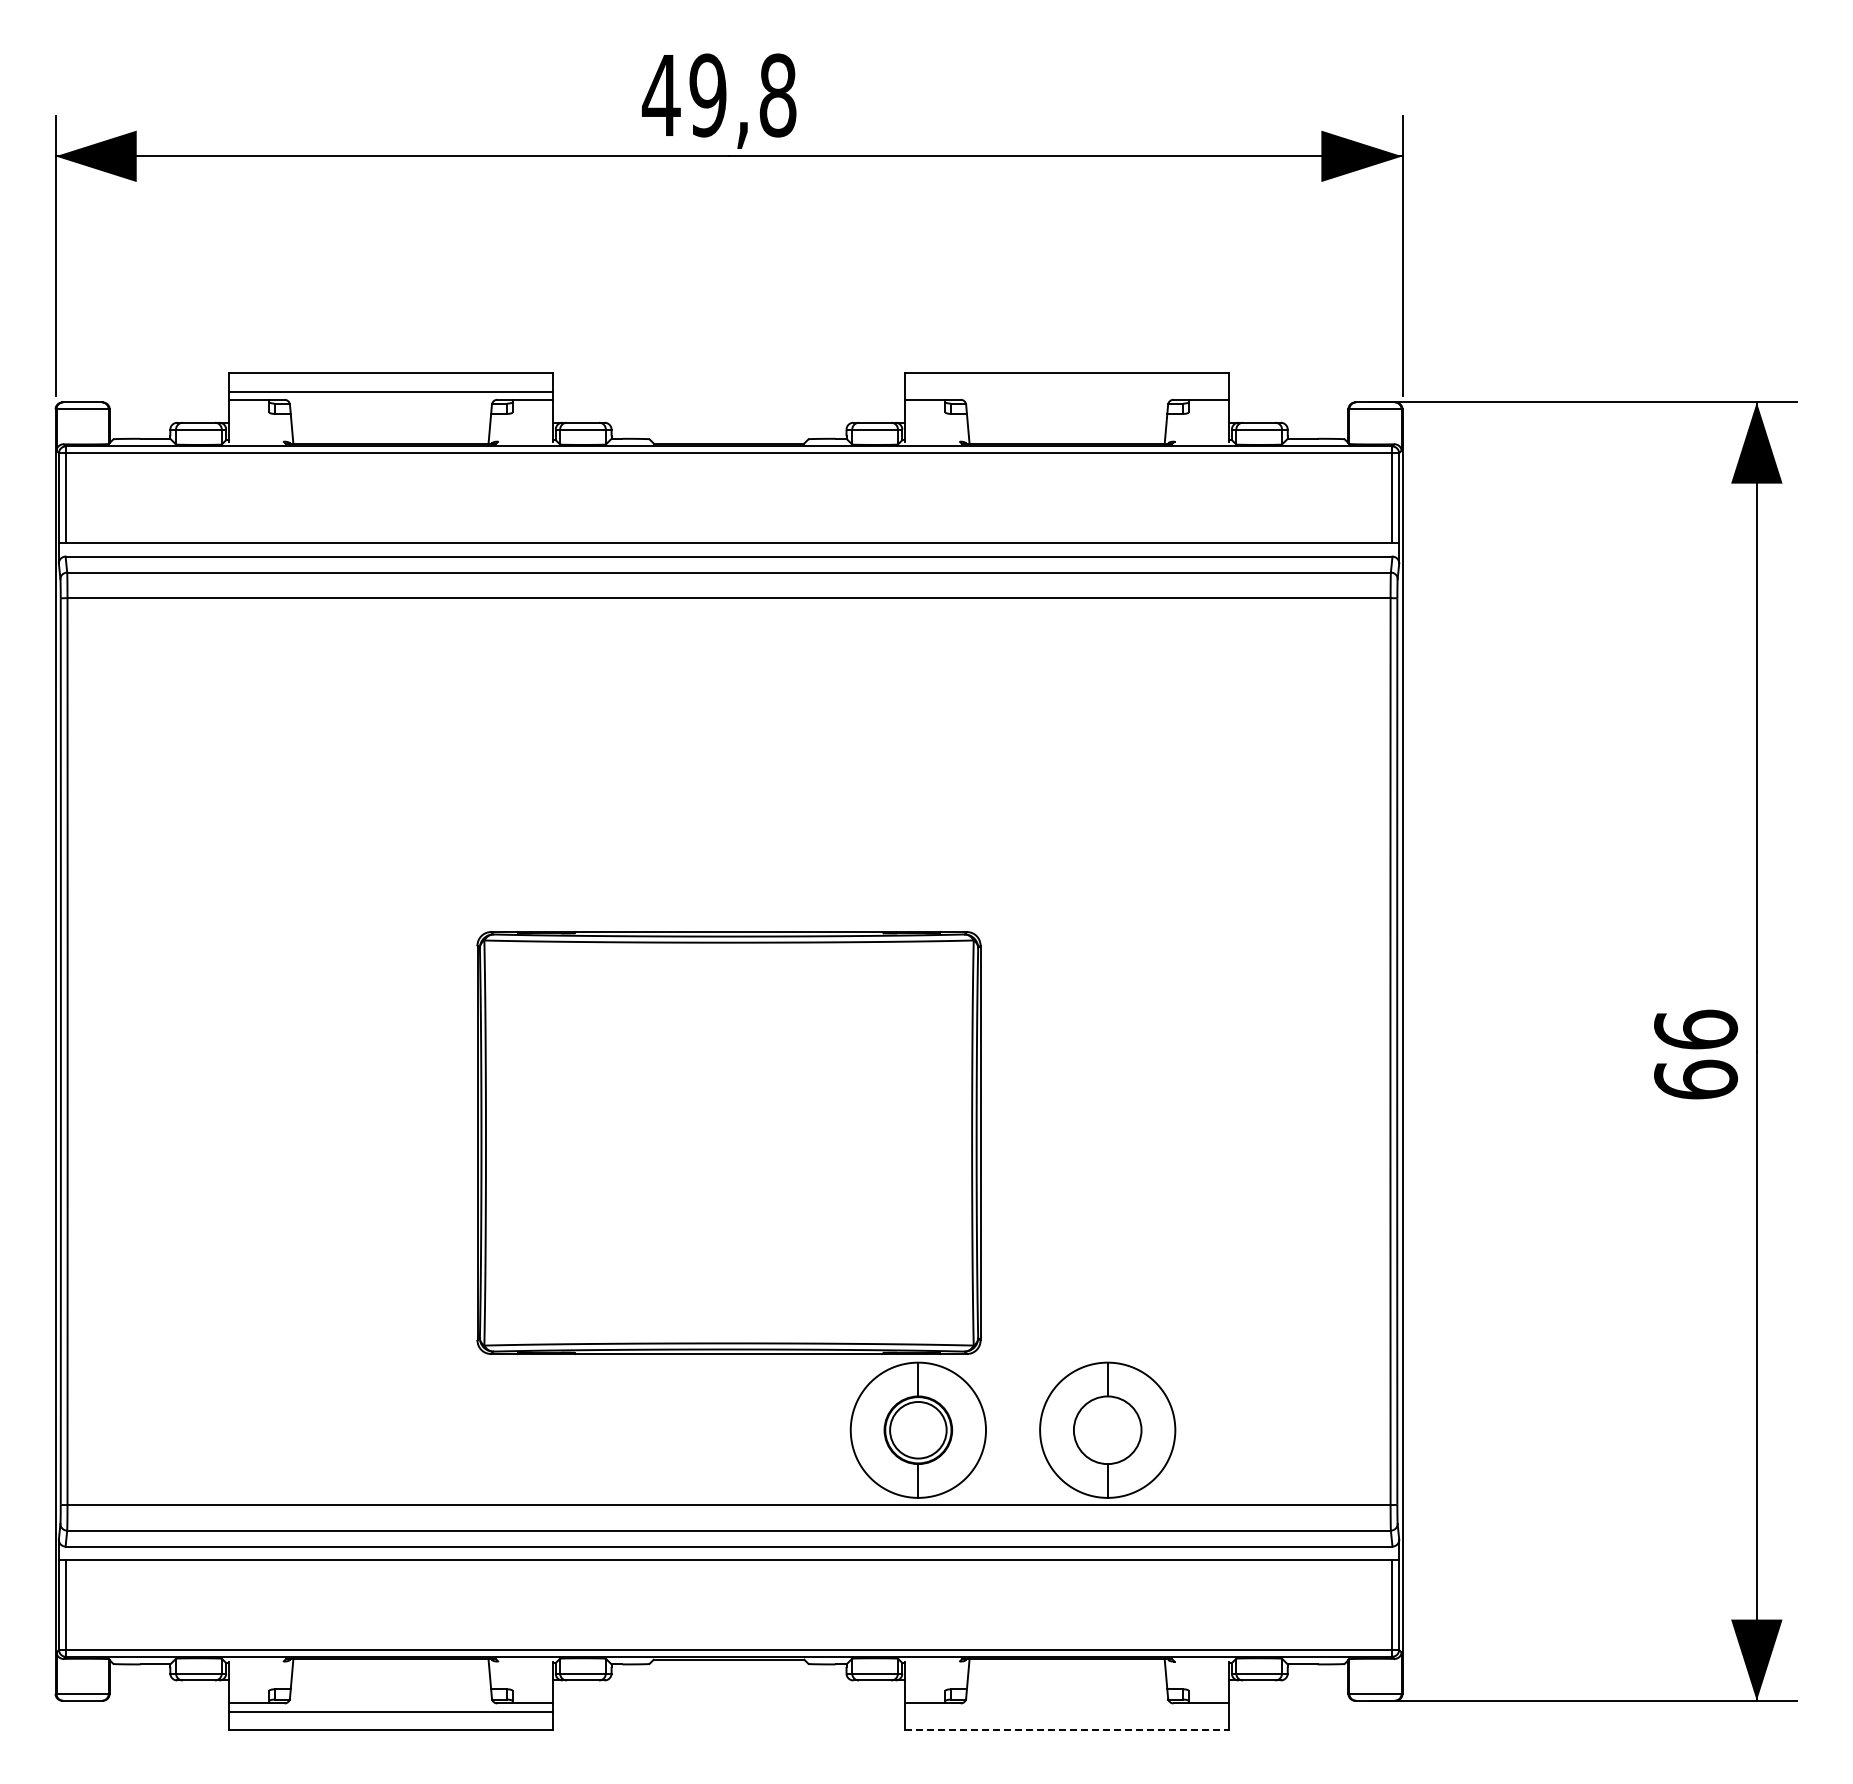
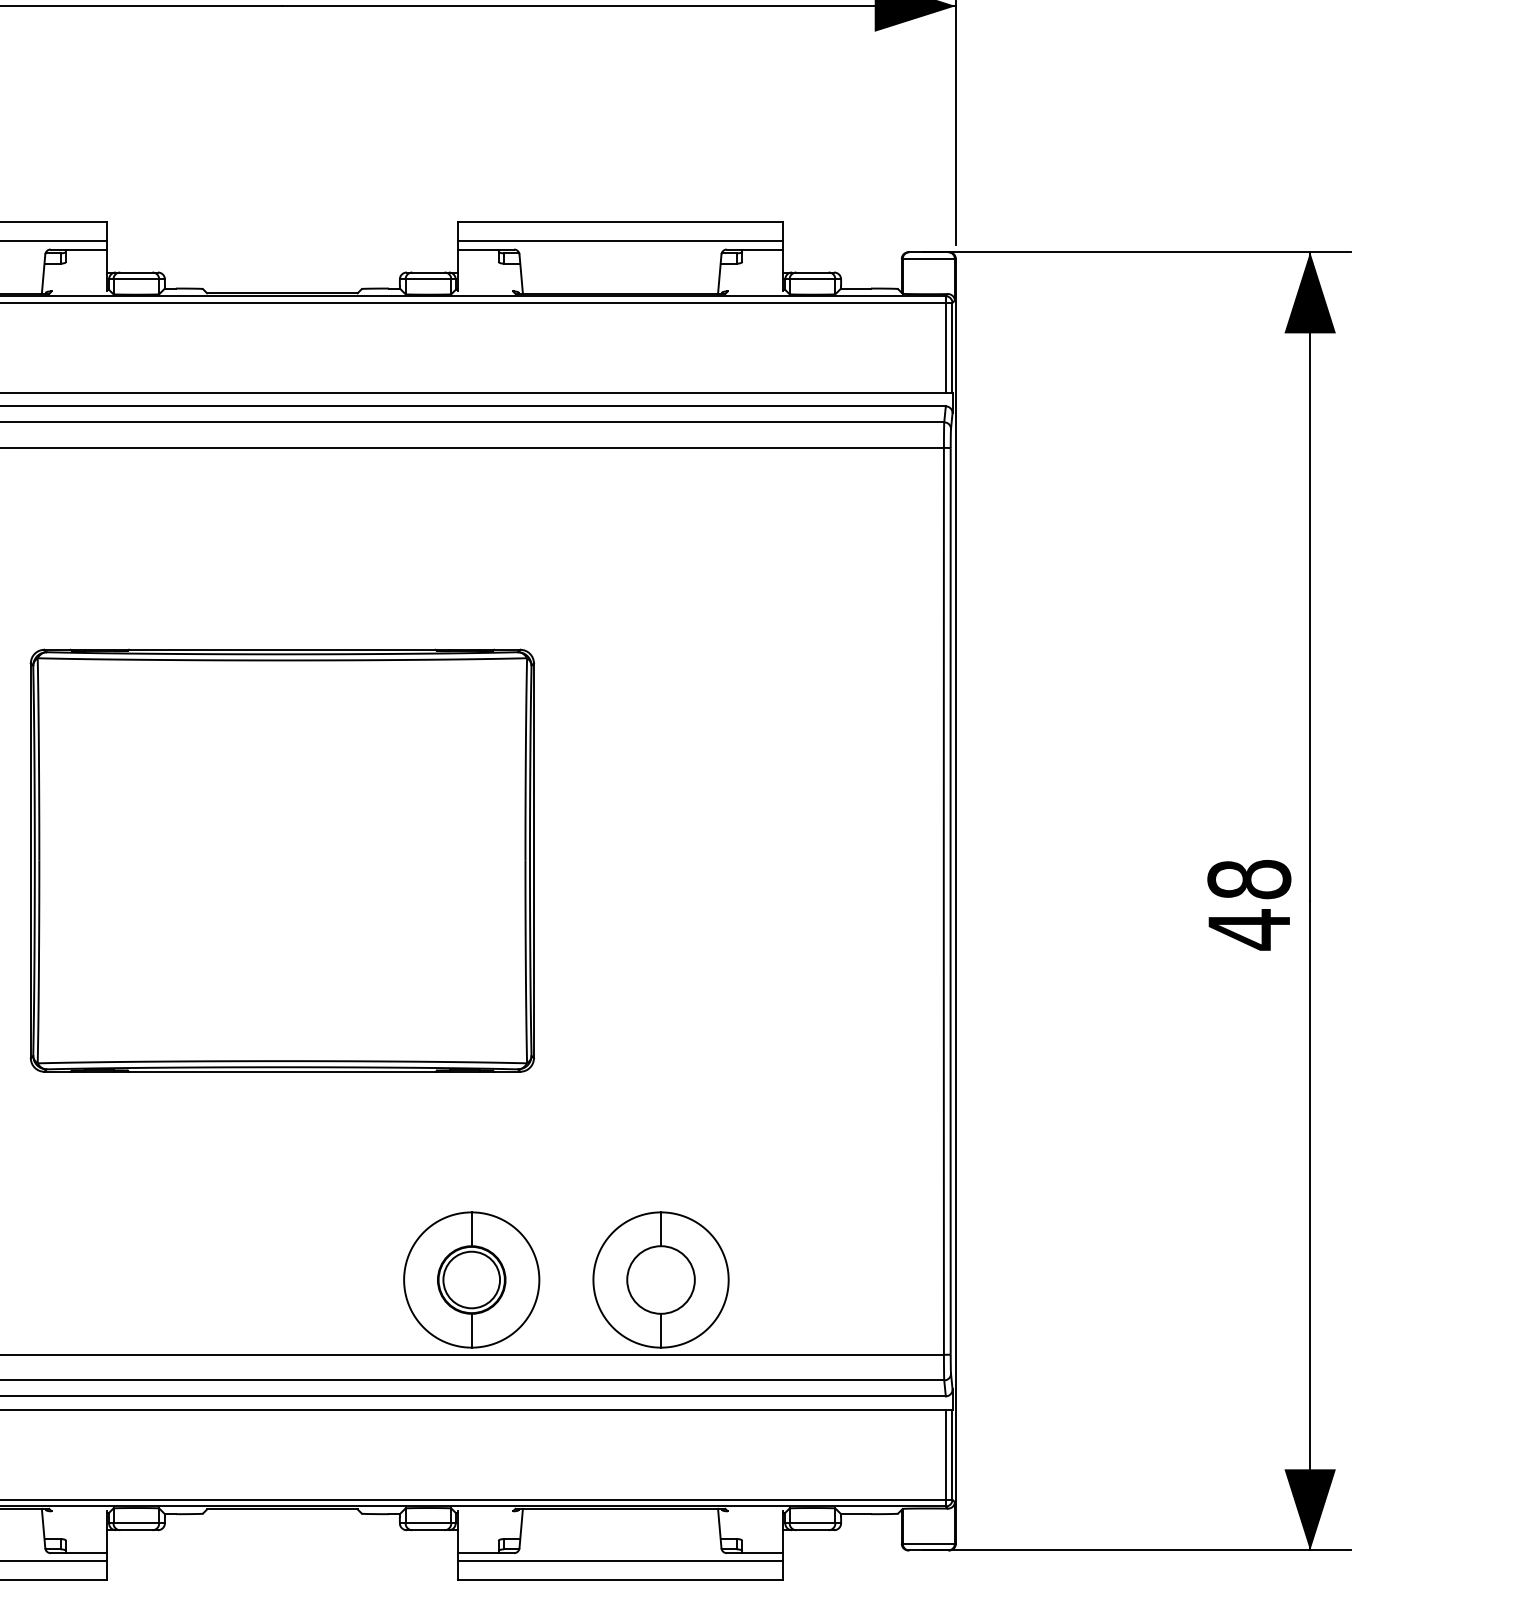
line: (1066, 391) -> (619, 241), added
text: (1696, 1054) -> (1249, 904), 66 -> 48
part: (728, 1143) -> (281, 861), moved
line: (1066, 1711) -> (619, 1561), added
line: (1067, 1730) -> (620, 1580), dashed -> solid

